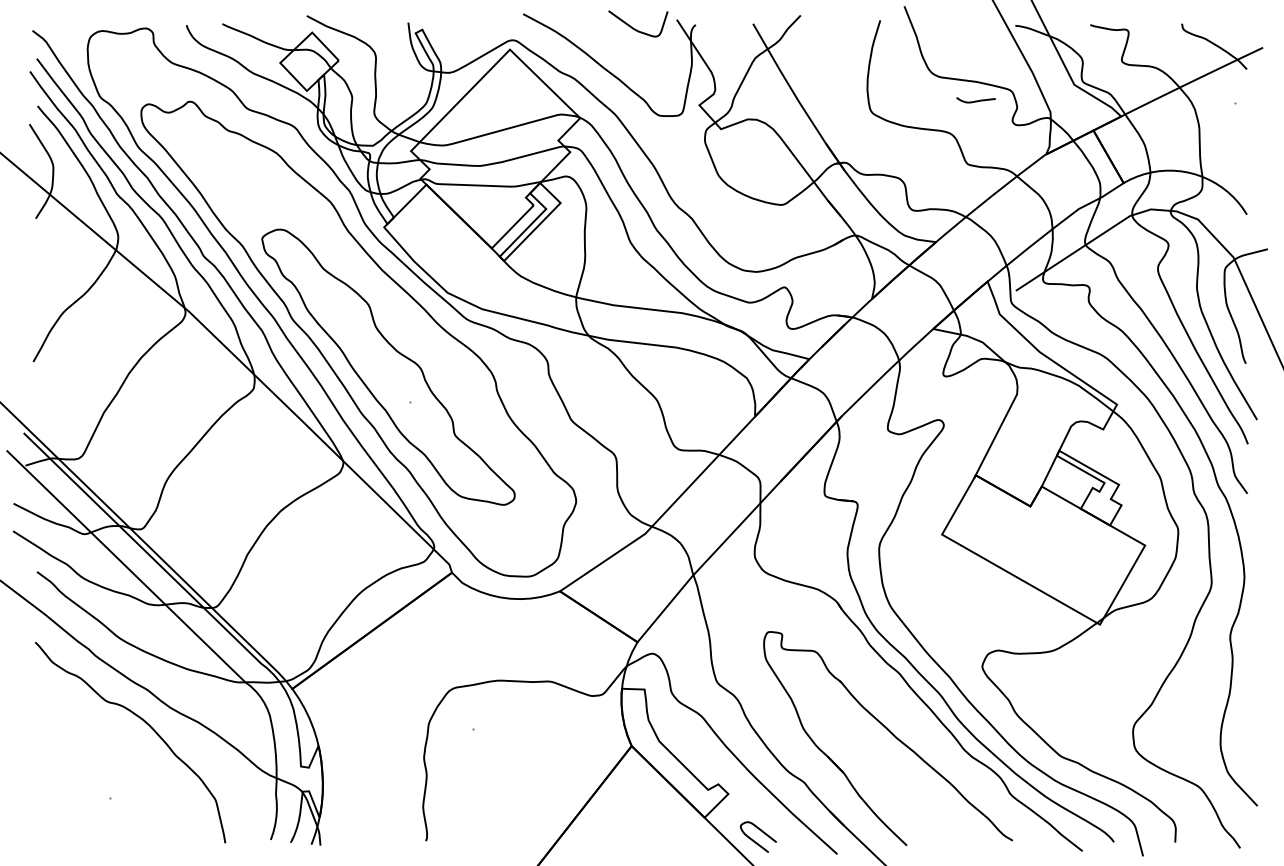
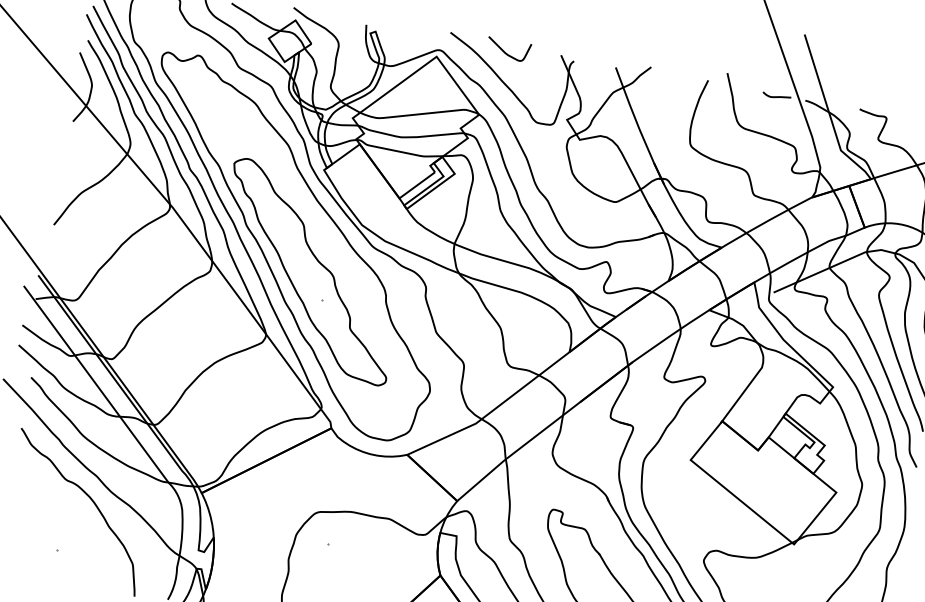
curve: (635, 28) -> (506, 52), moved
curve: (975, 100) -> (776, 96), moved

